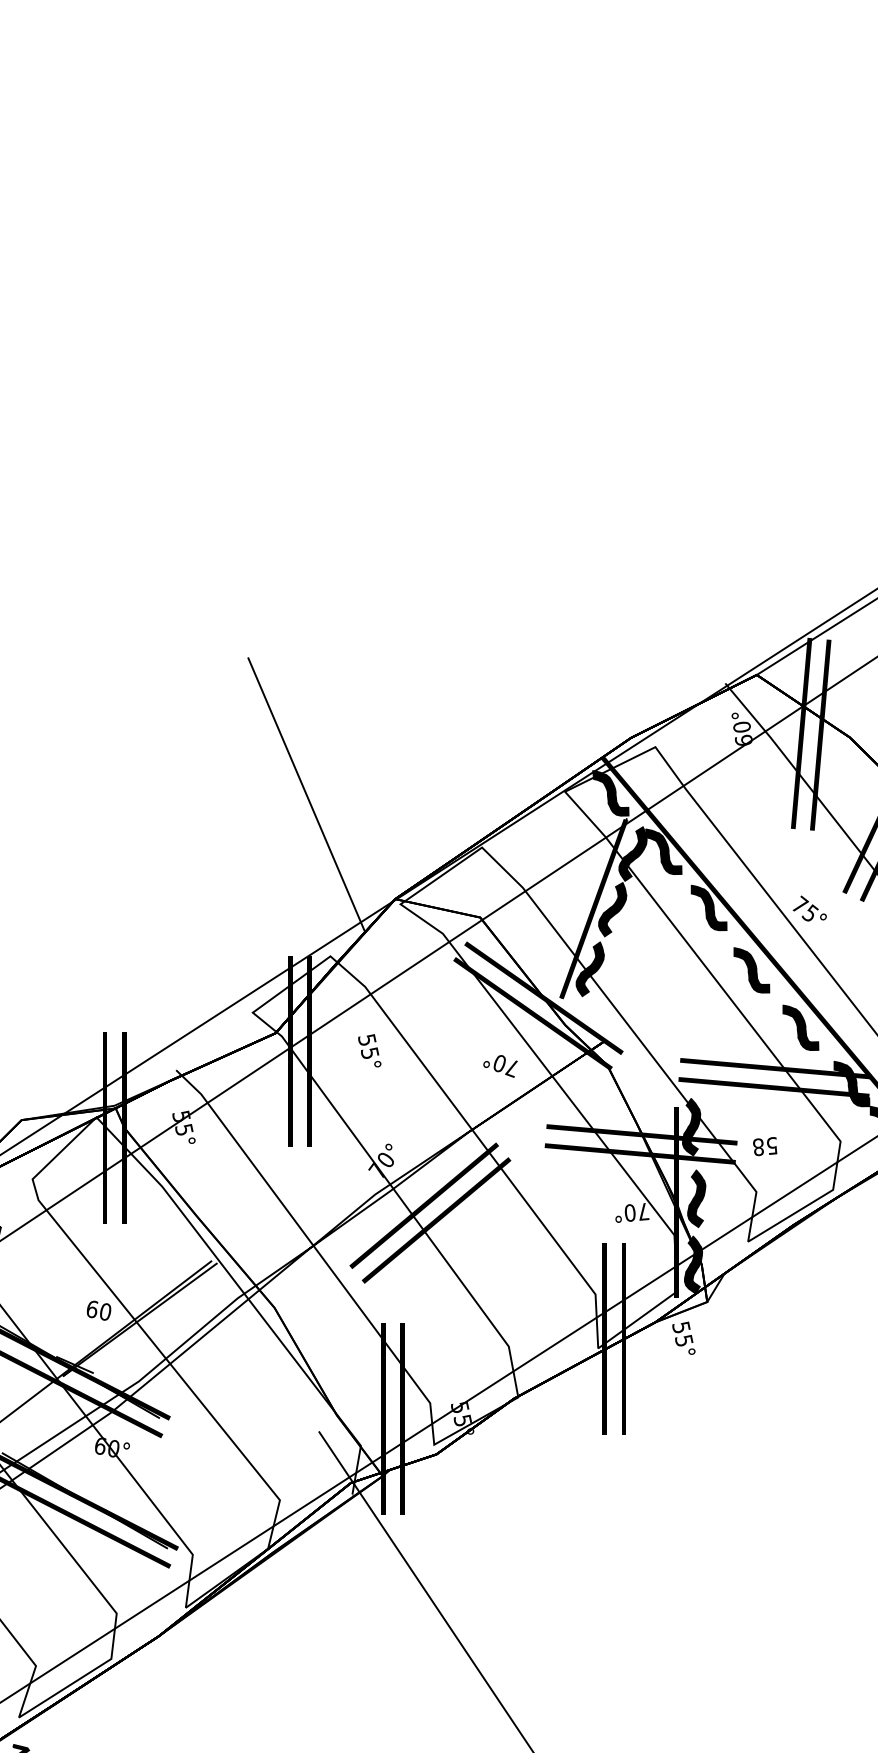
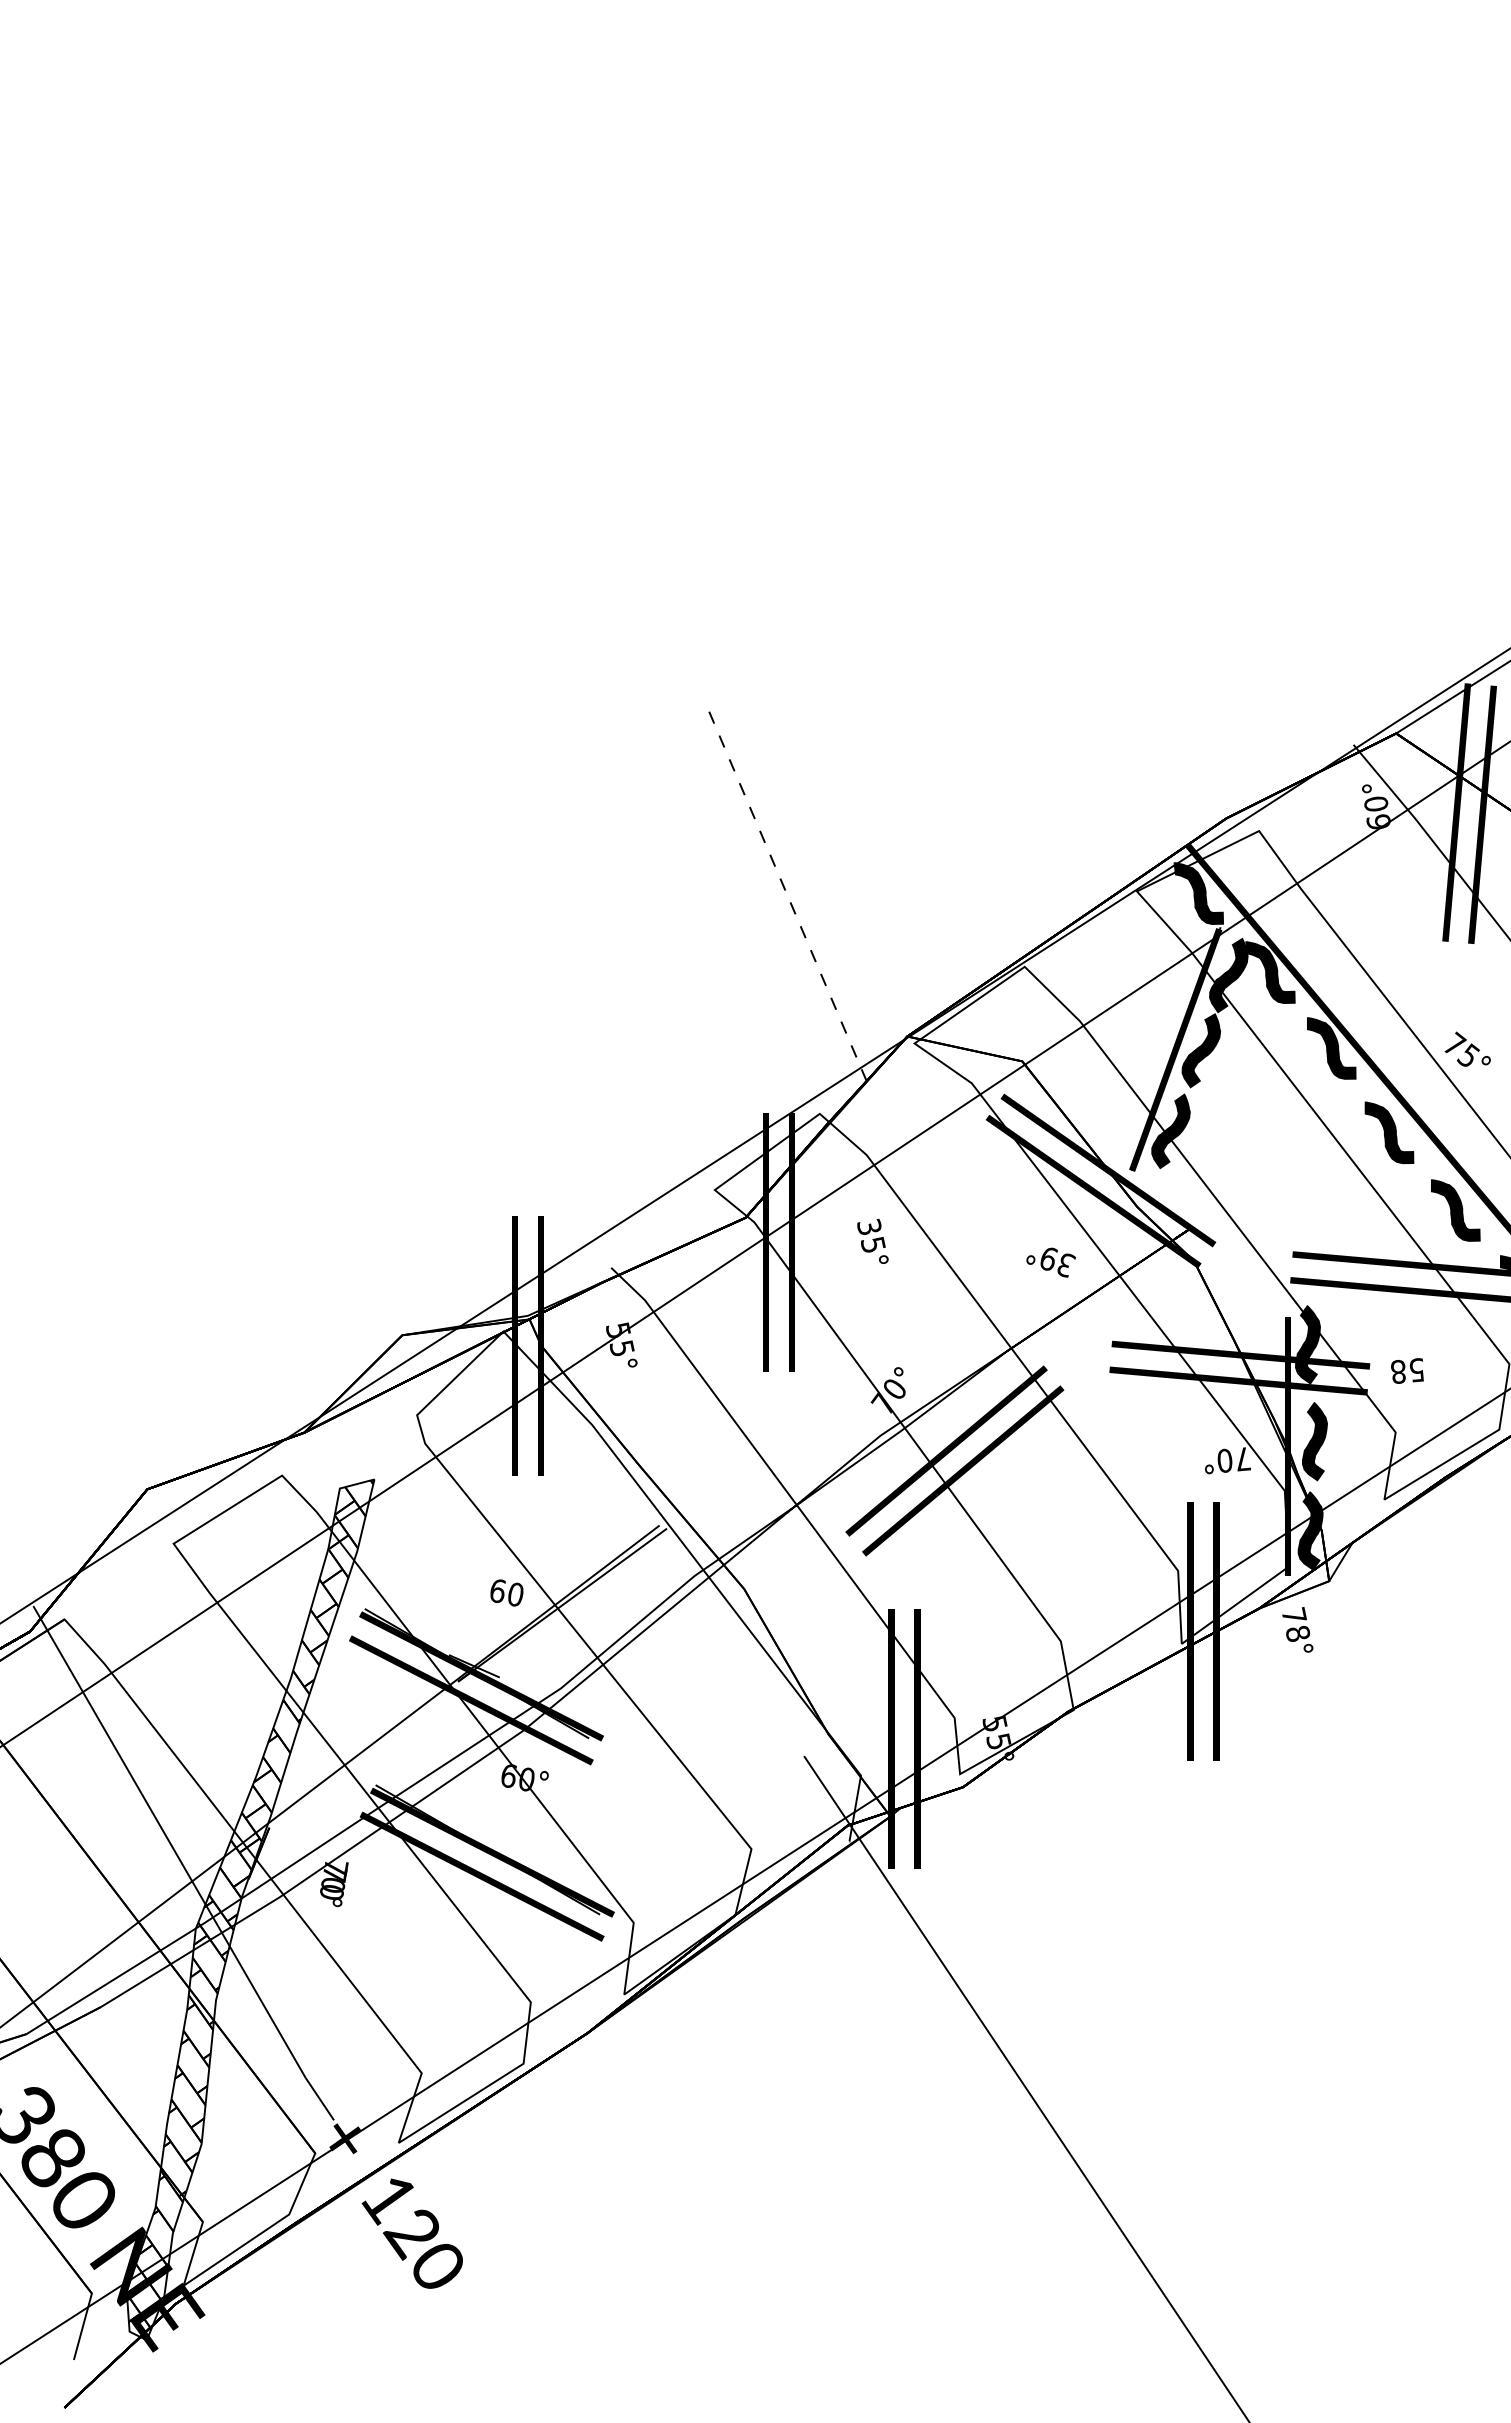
line: (306, 794) -> (787, 895), solid -> dashed
text: (367, 1039) -> (869, 1226), 55° -> 35°
text: (506, 1066) -> (1057, 1262), 70° -> 39°
text: (683, 1334) -> (1296, 1624), 55° -> 78°

